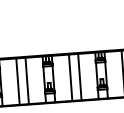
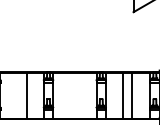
line: (79, 76) -> (79, 95), removed
line: (70, 77) -> (70, 95), removed
line: (17, 81) -> (17, 95), removed

